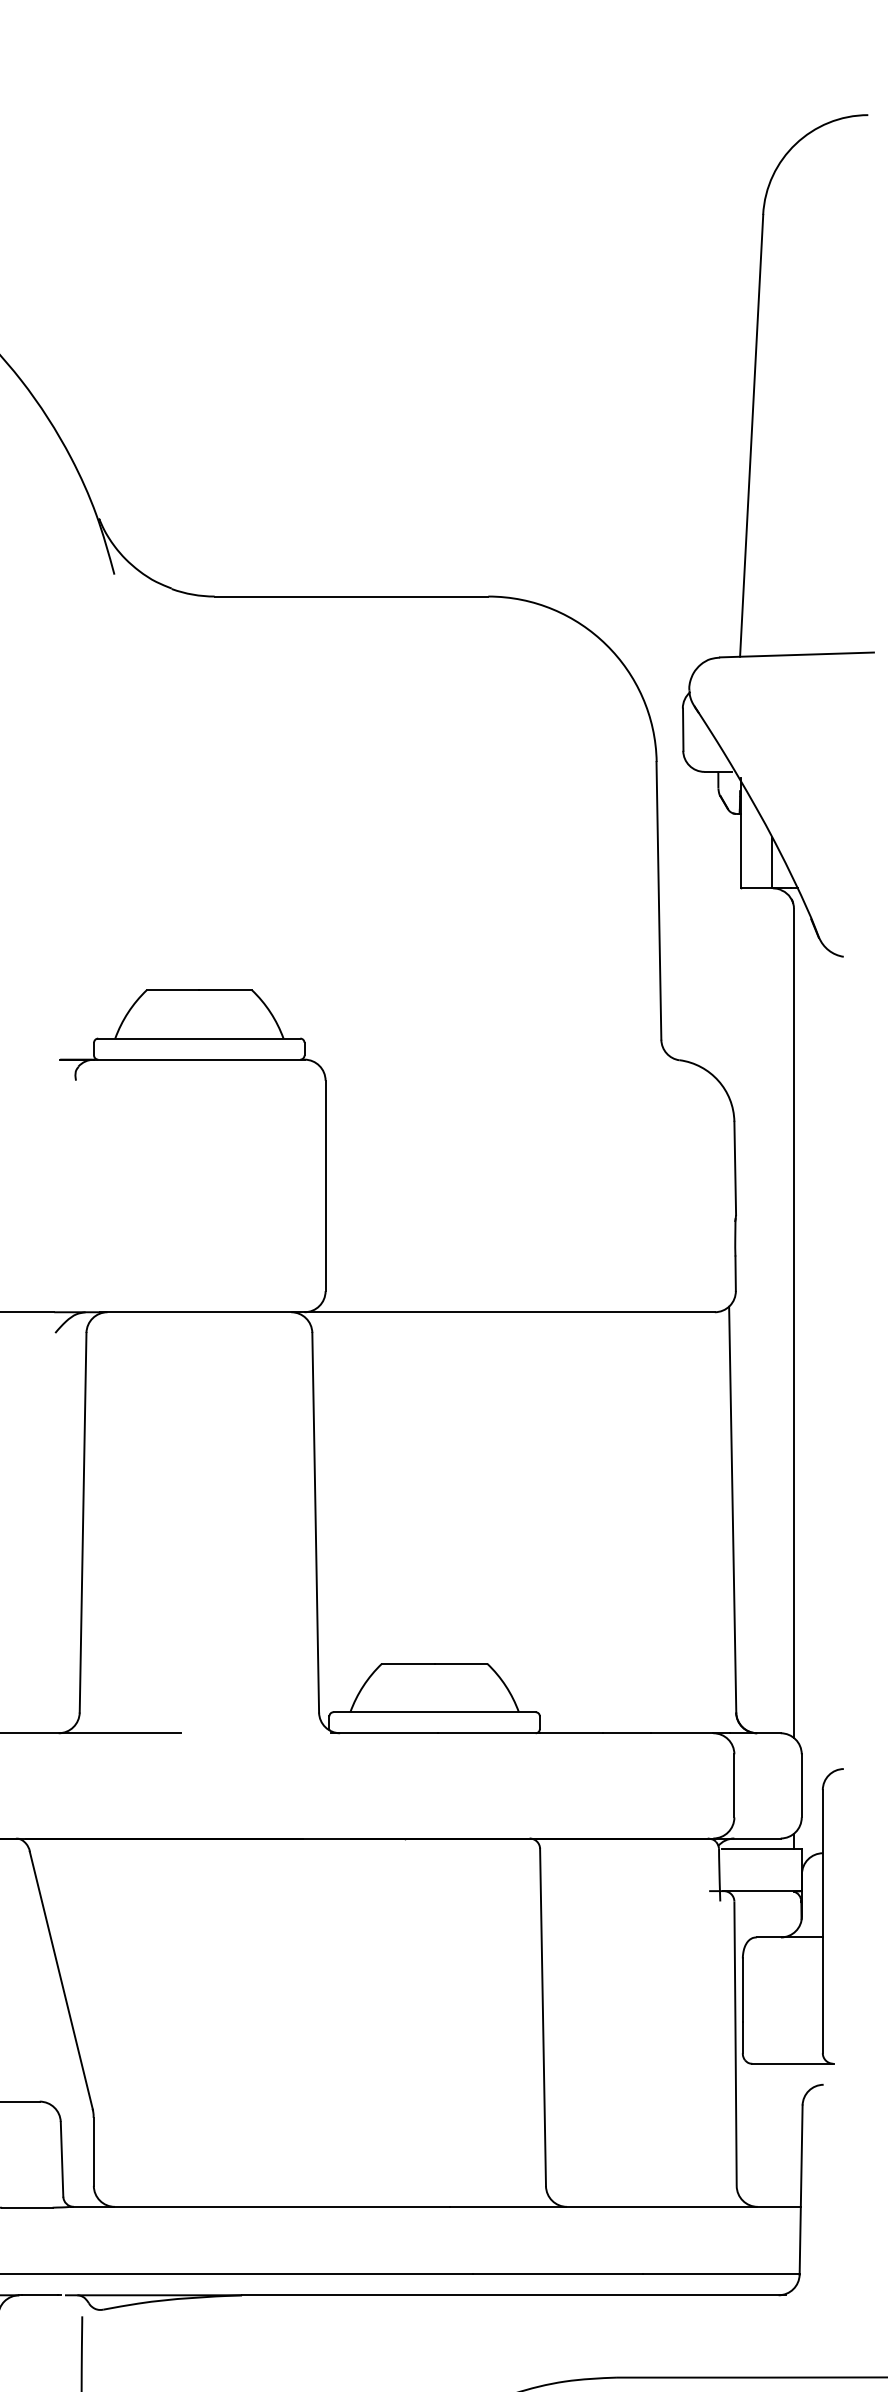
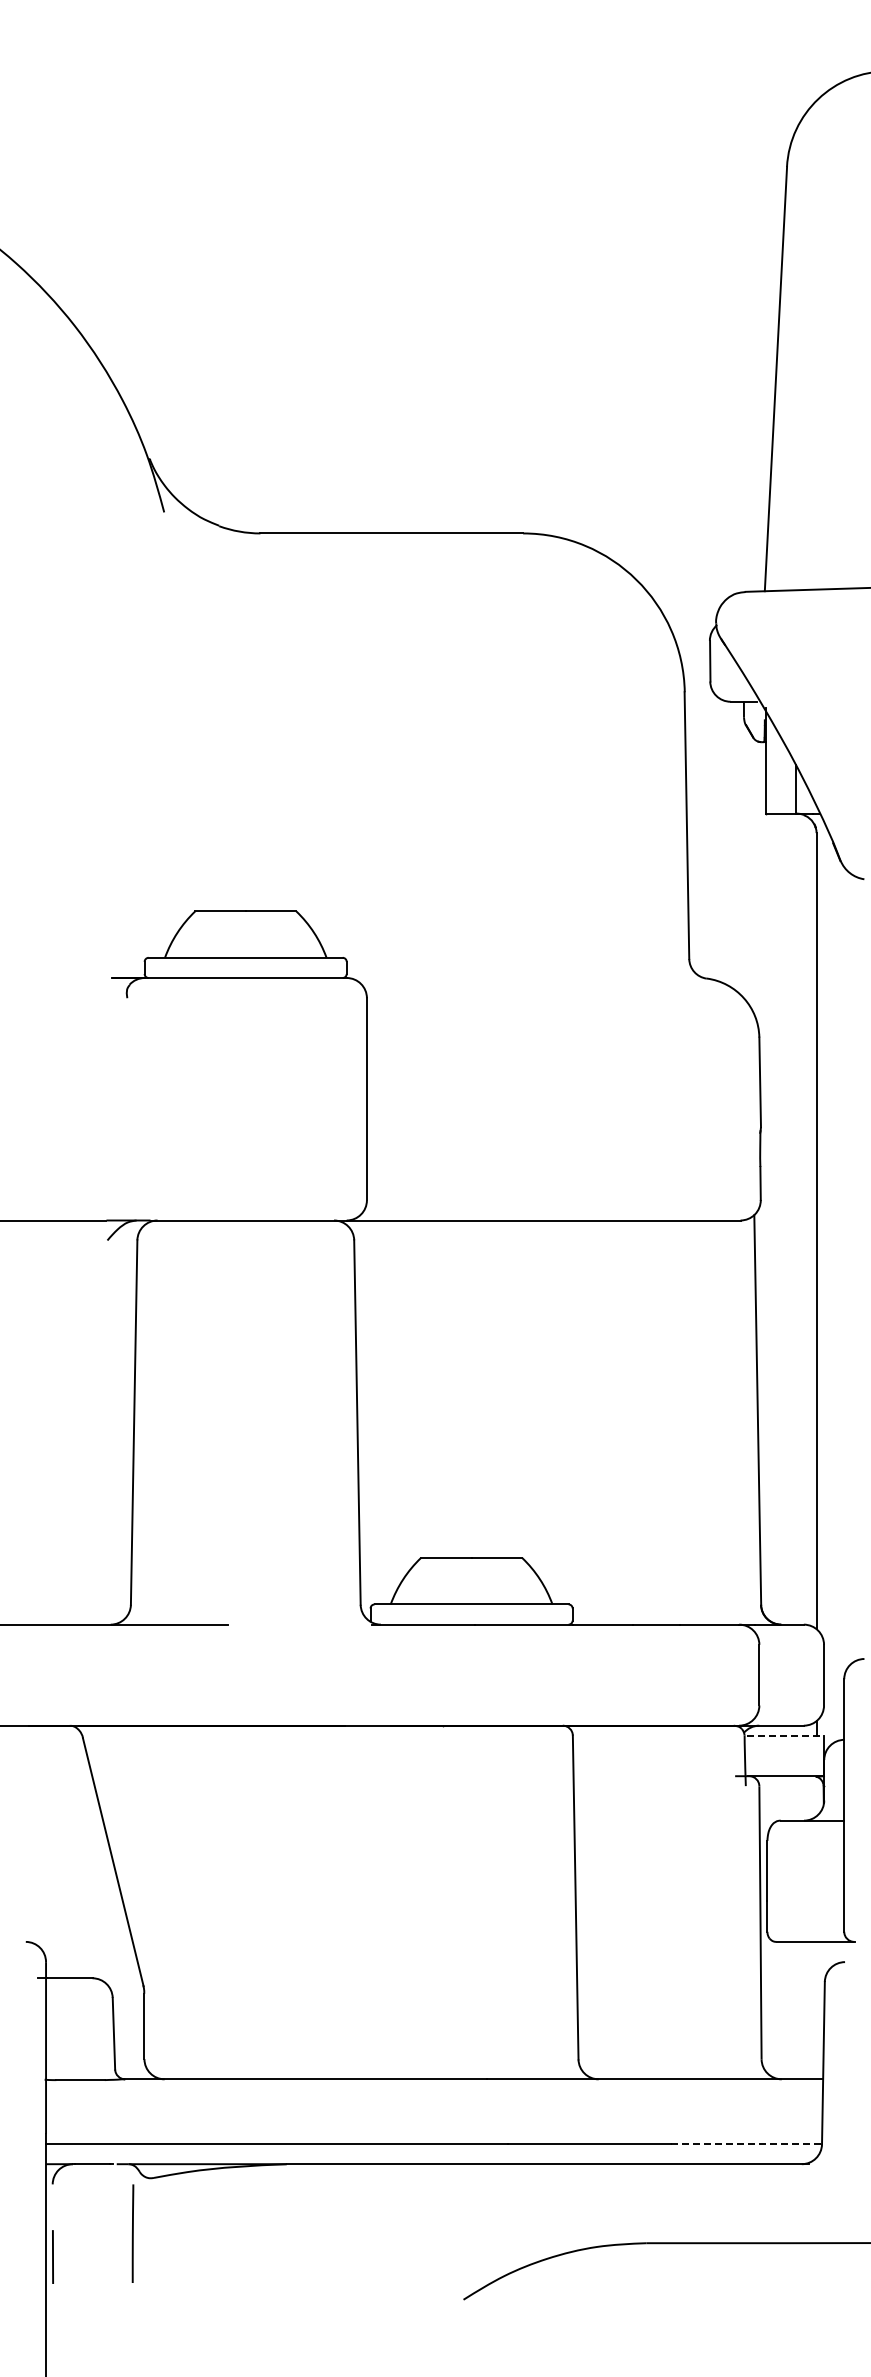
line: (762, 1848) -> (786, 1735), solid -> dashed
line: (722, 2273) -> (747, 2143), solid -> dashed

